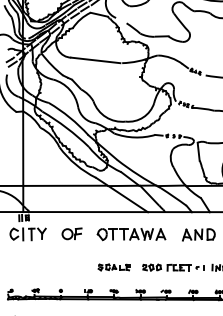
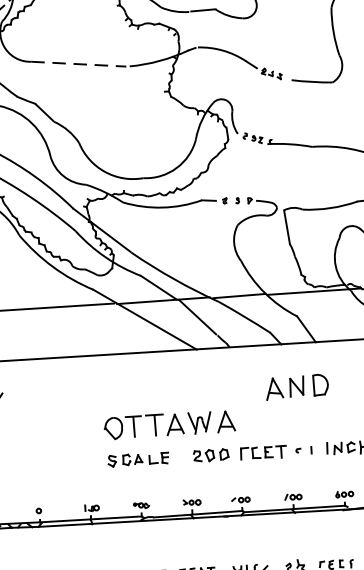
line: (95, 60) -> (78, 64), solid -> dashed
part: (71, 233) -> (52, 399), removed
part: (131, 234) -> (169, 425), moved

